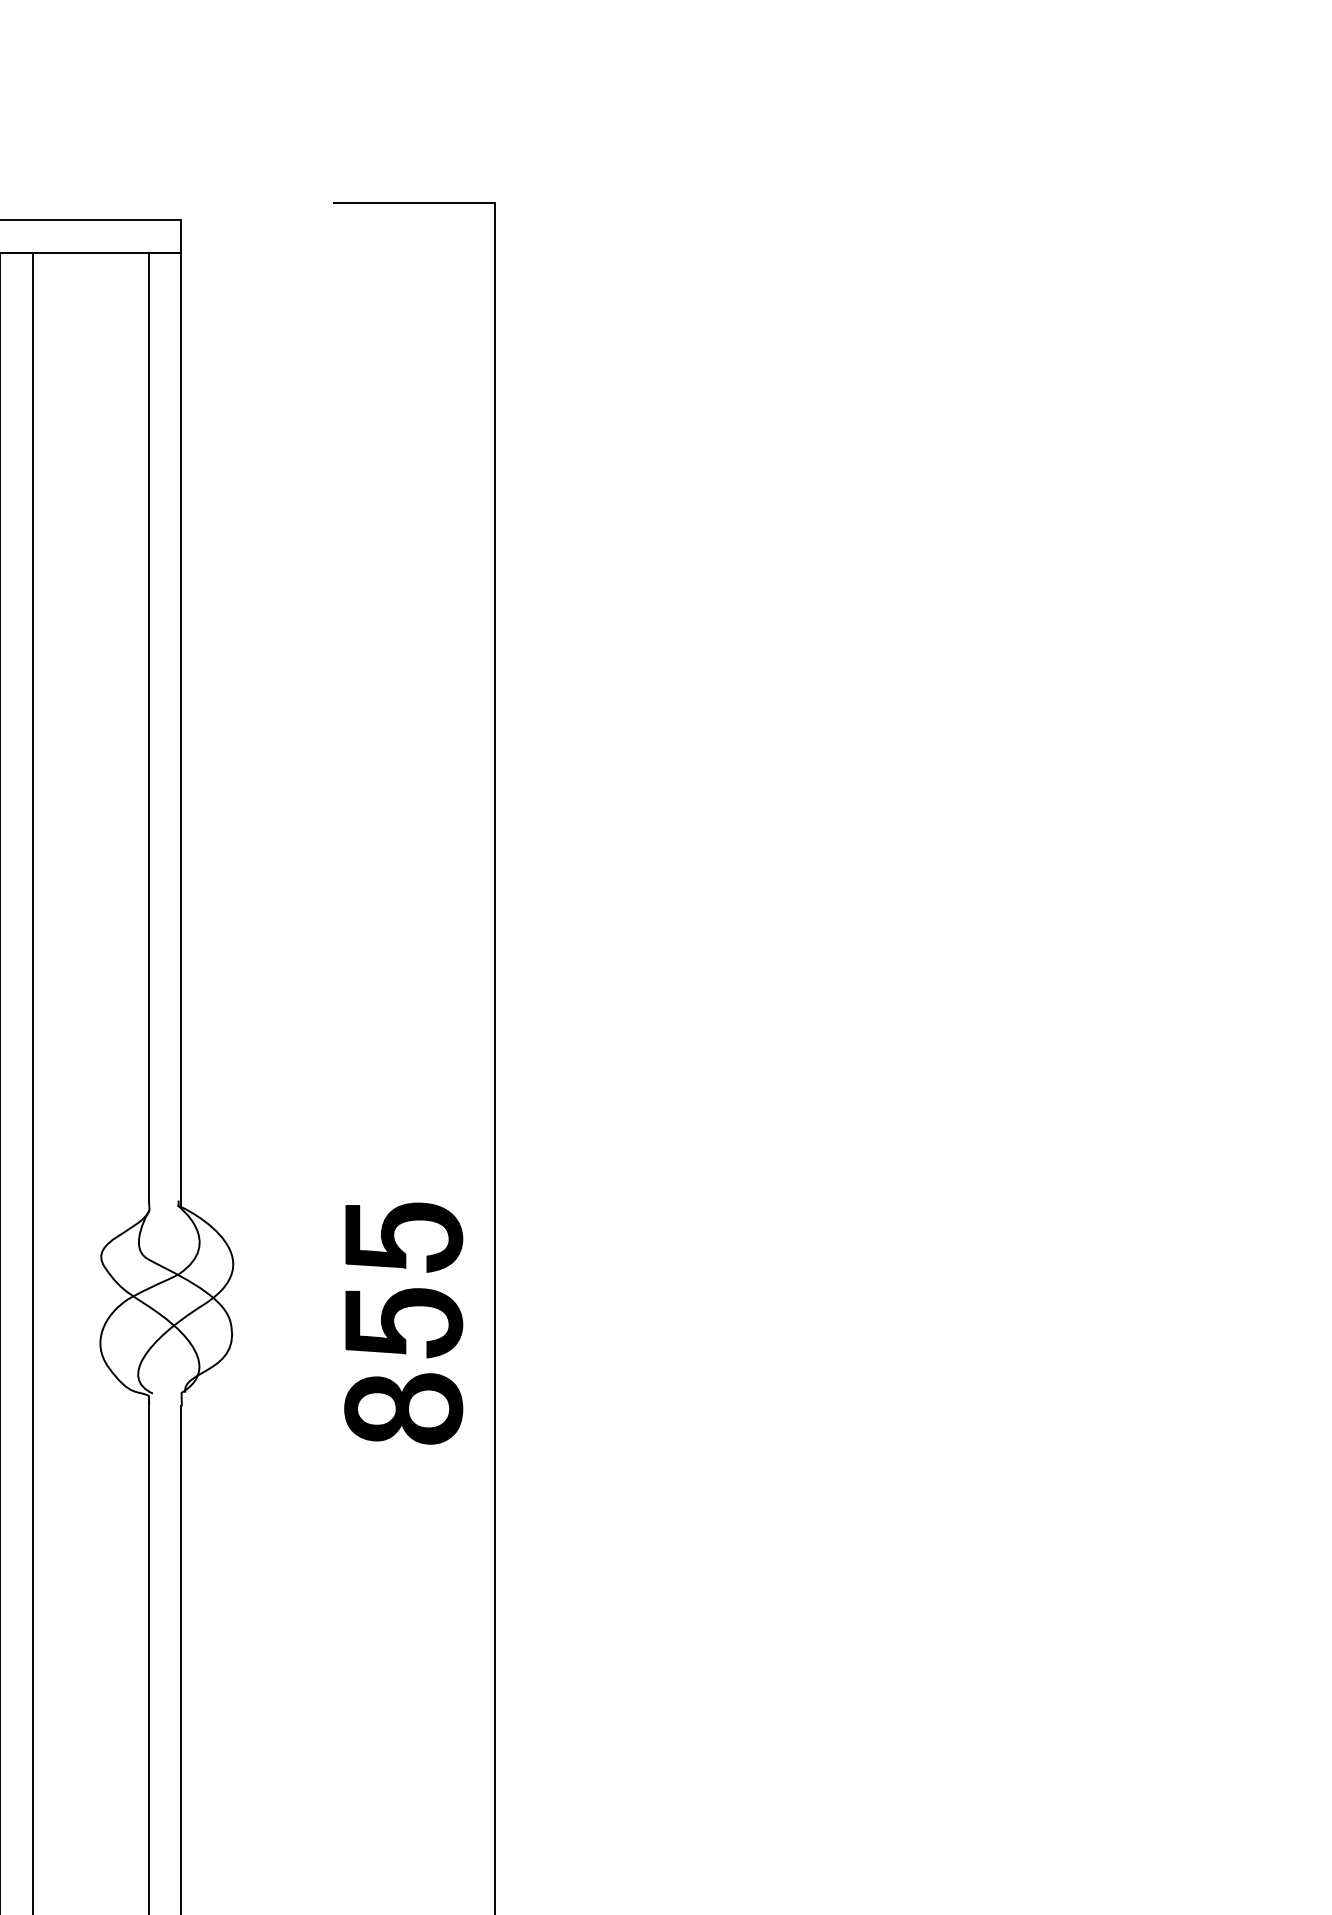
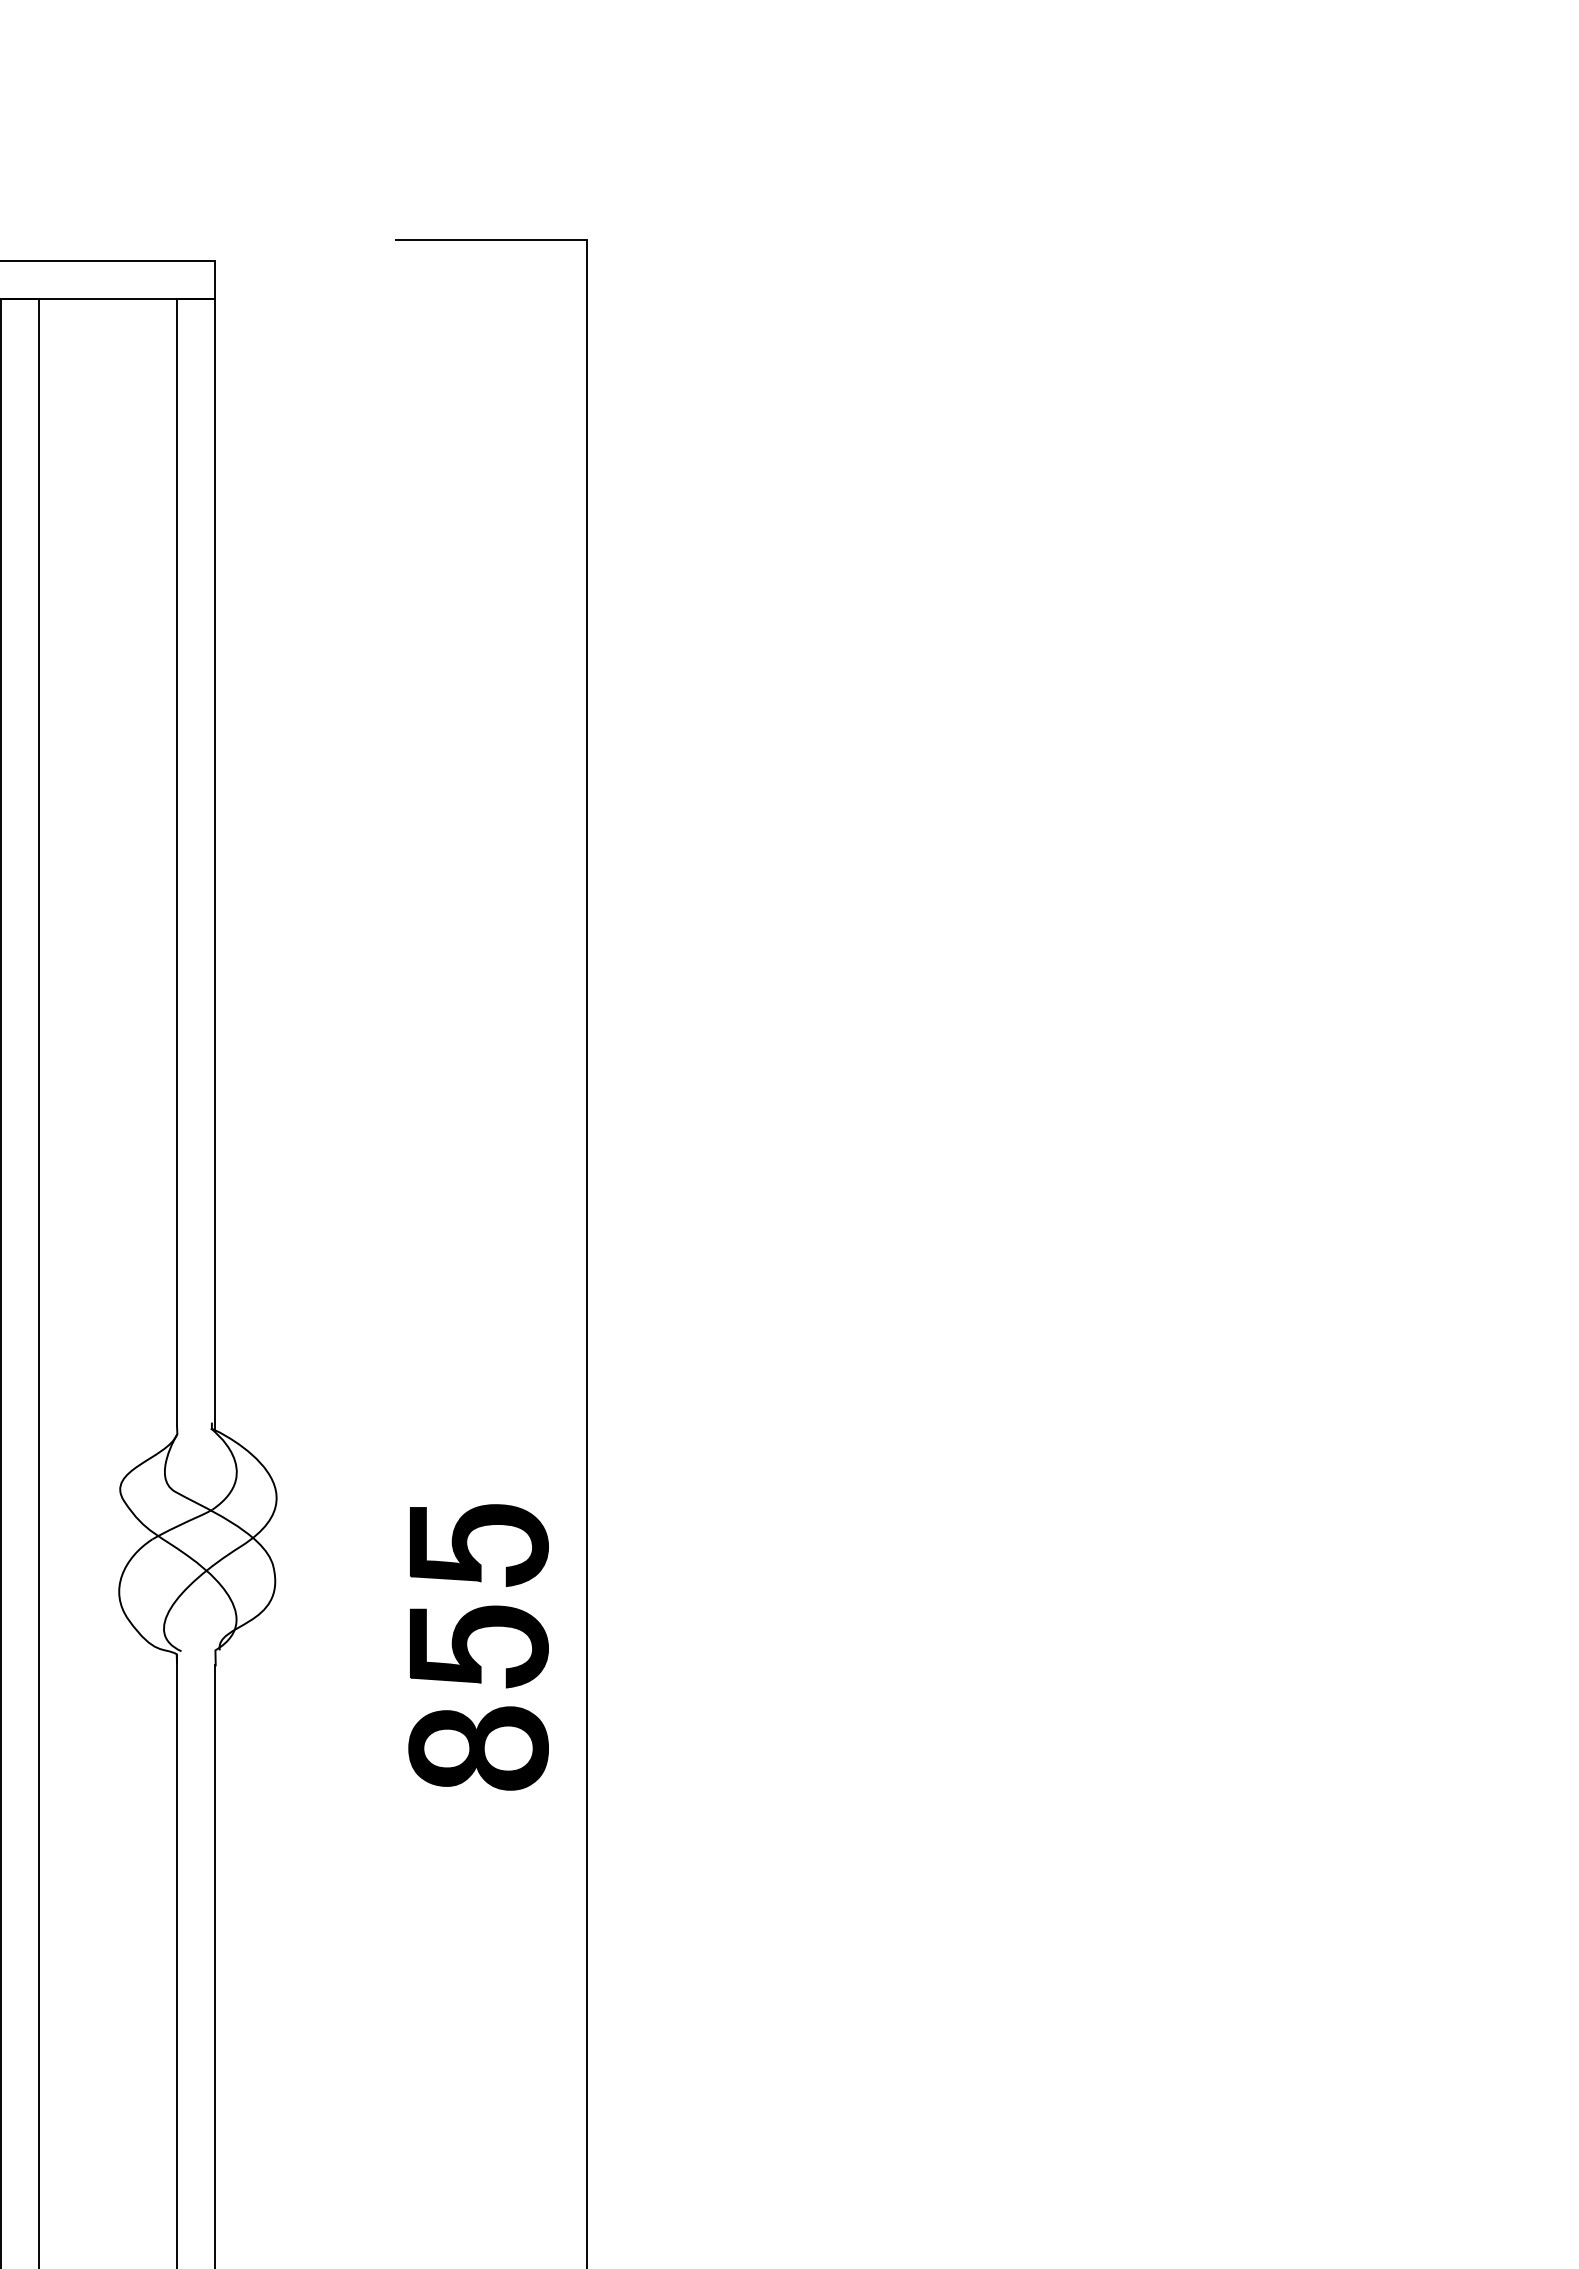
part: (395, 1326) -> (468, 1650), moved

